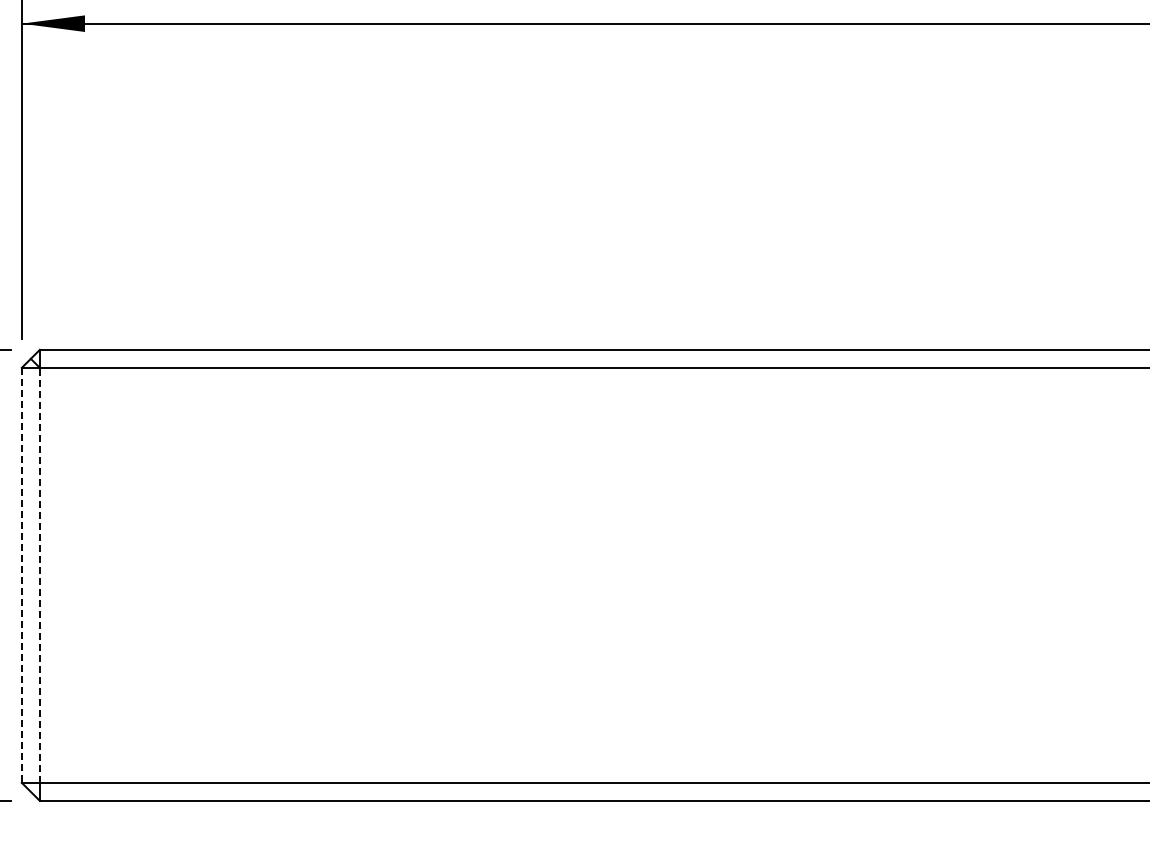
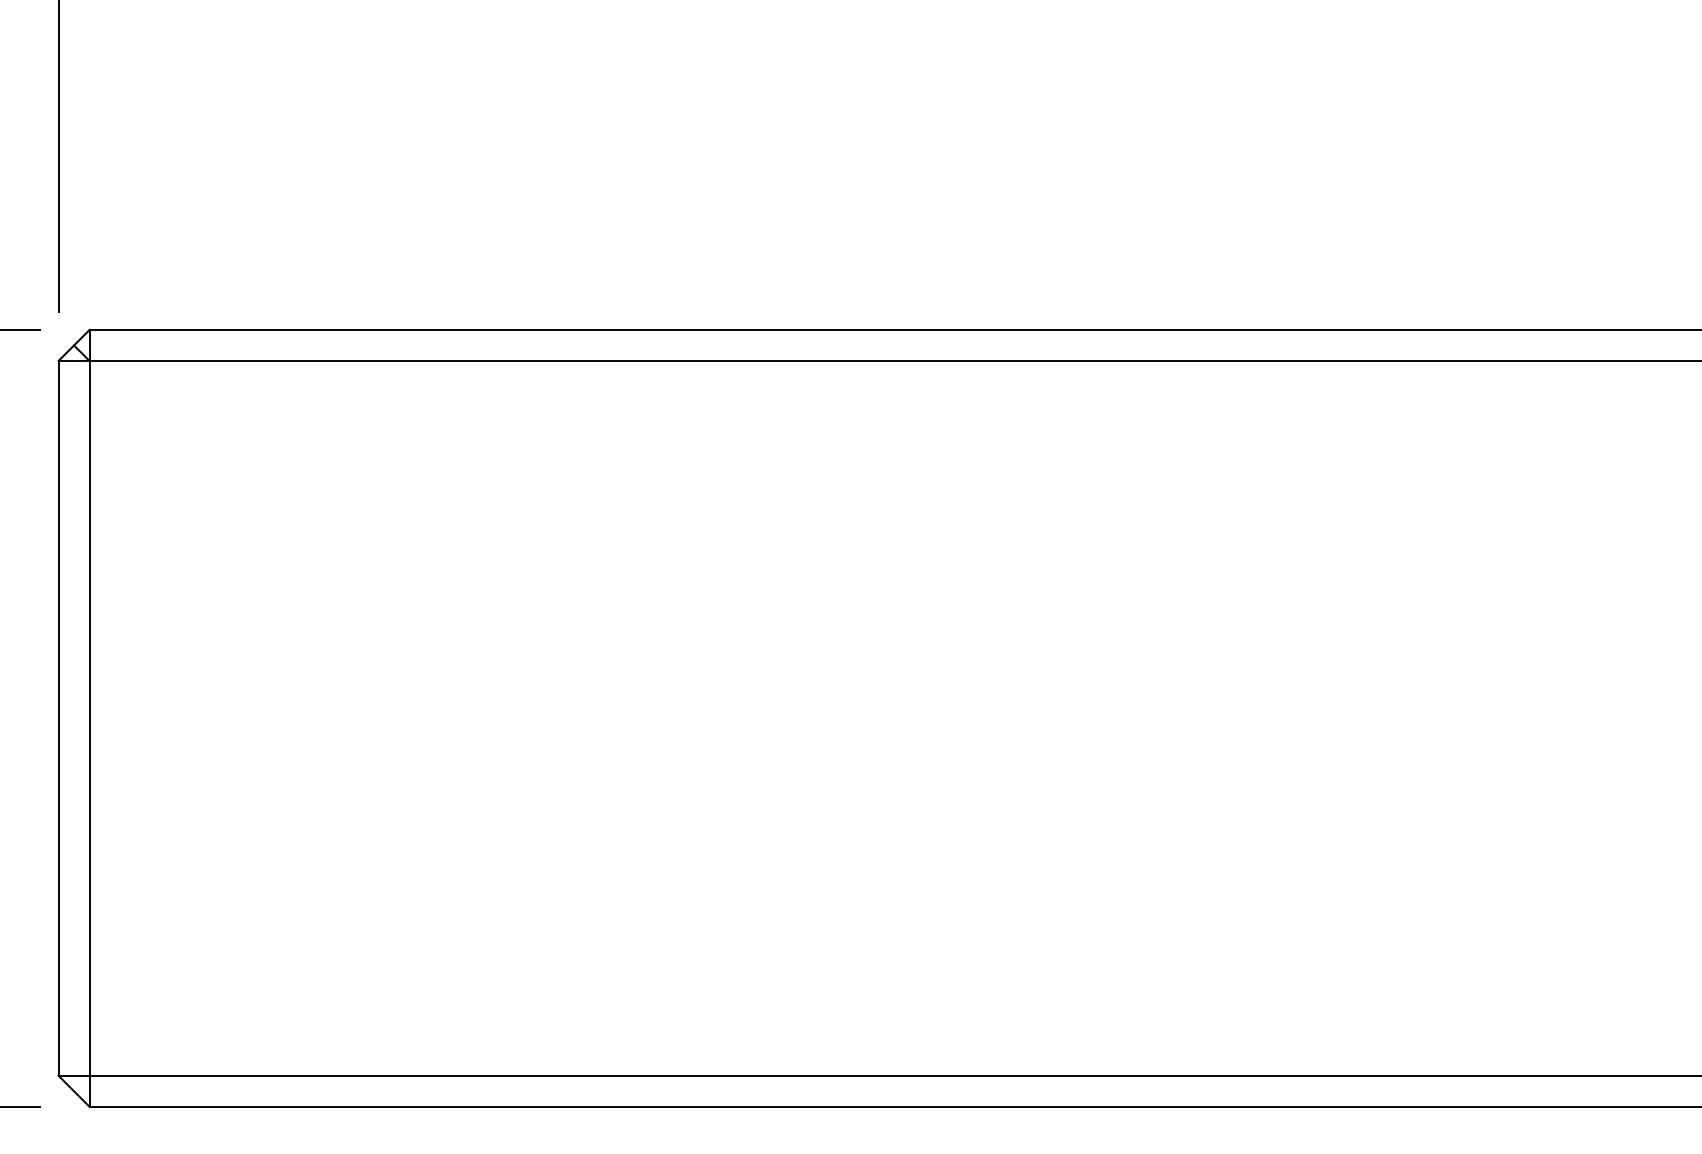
line: (39, 574) -> (88, 716), dashed -> solid
line: (21, 575) -> (57, 718), dashed -> solid

